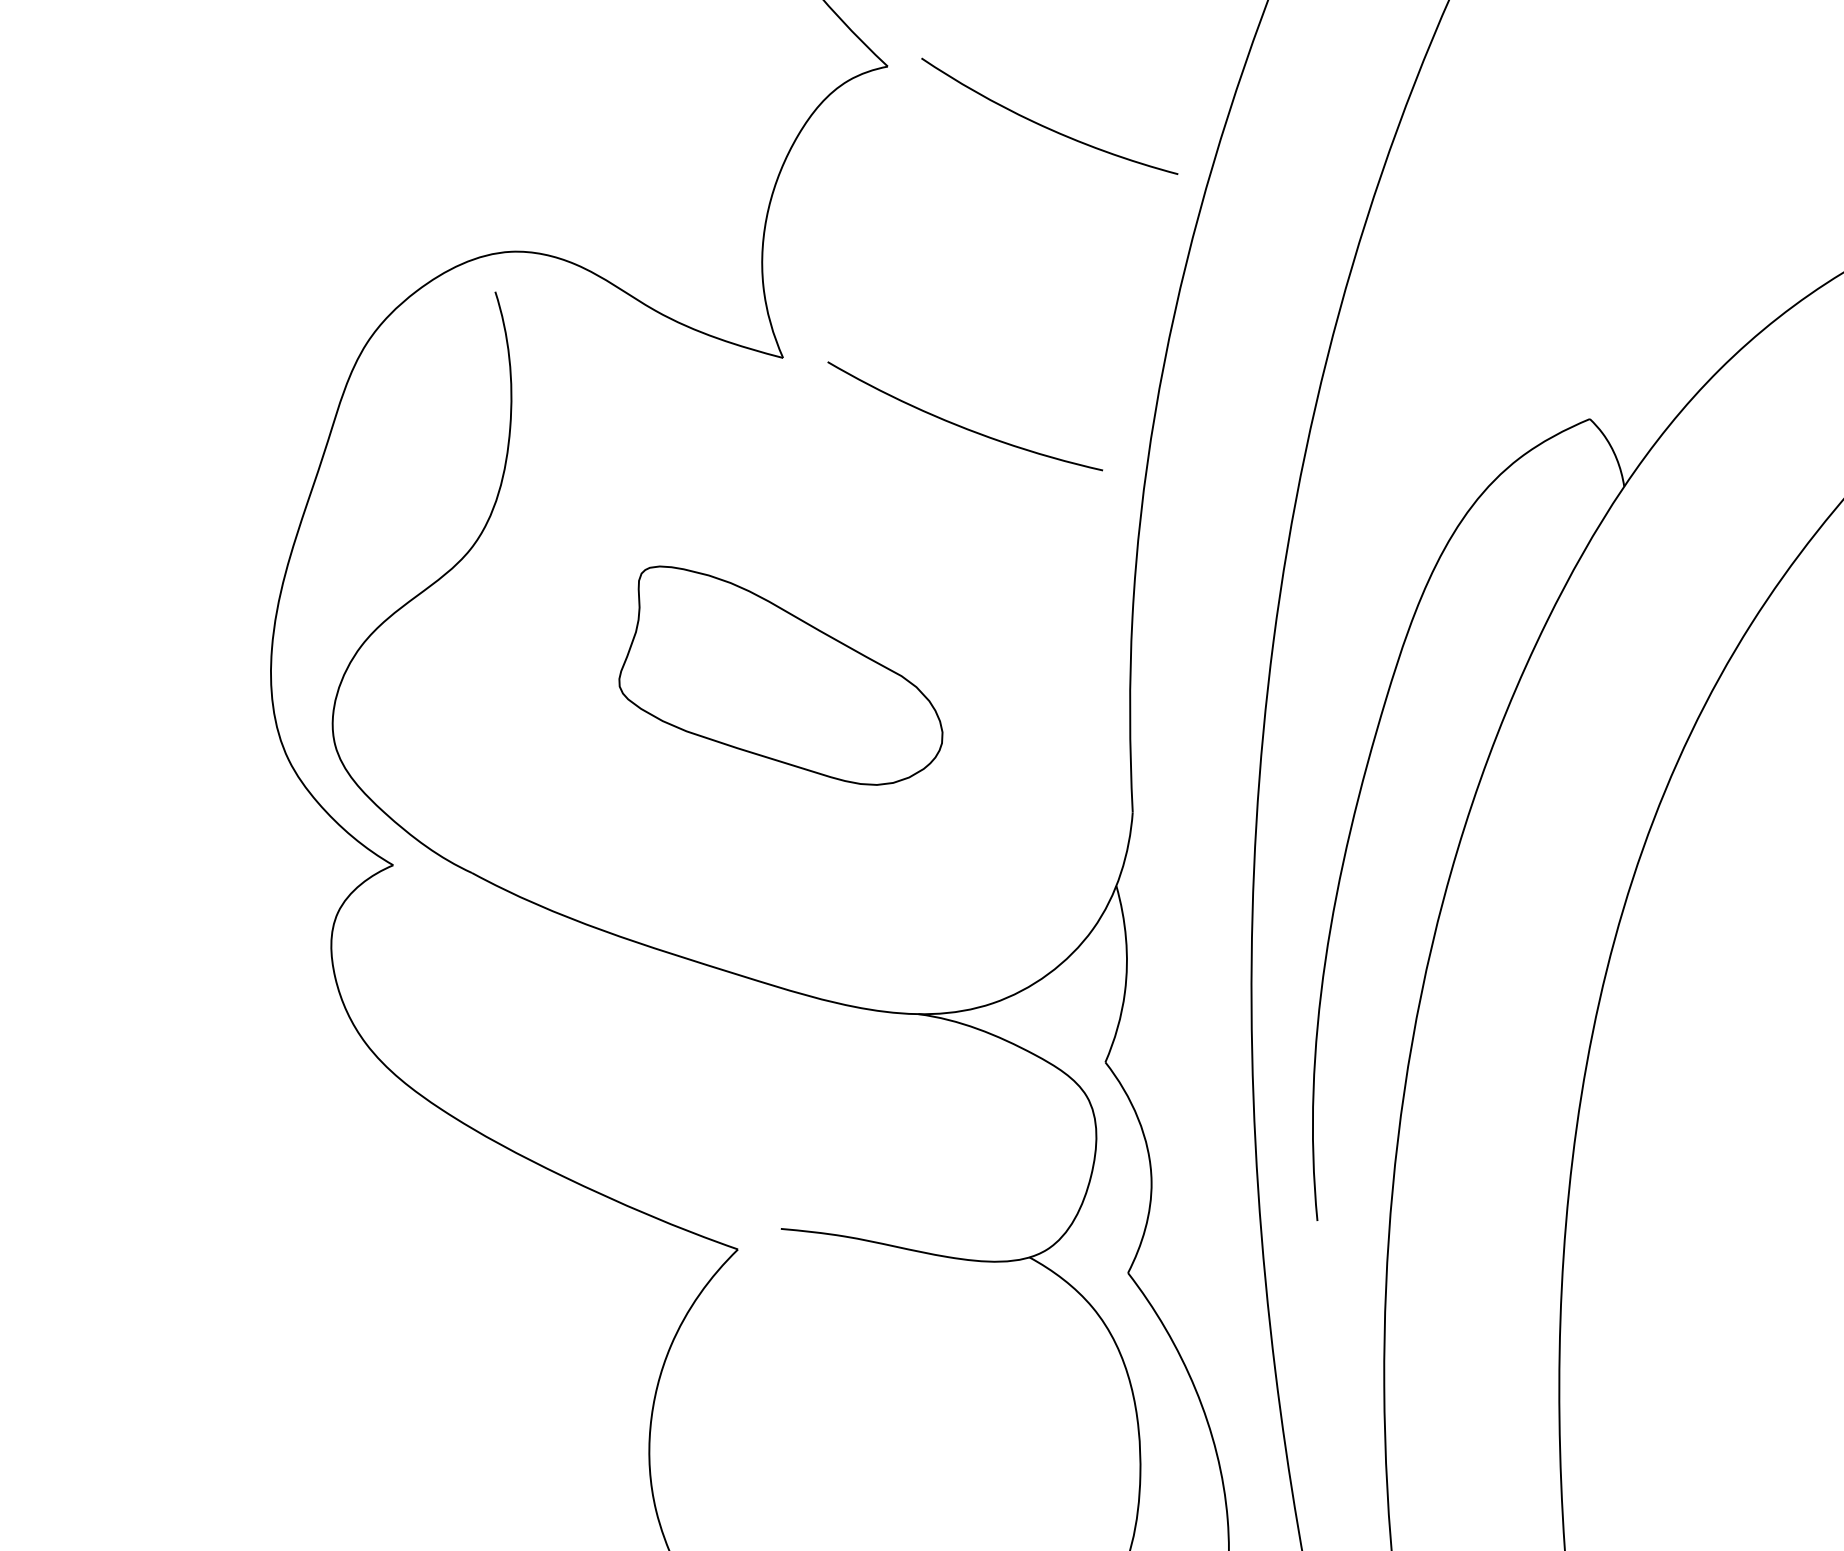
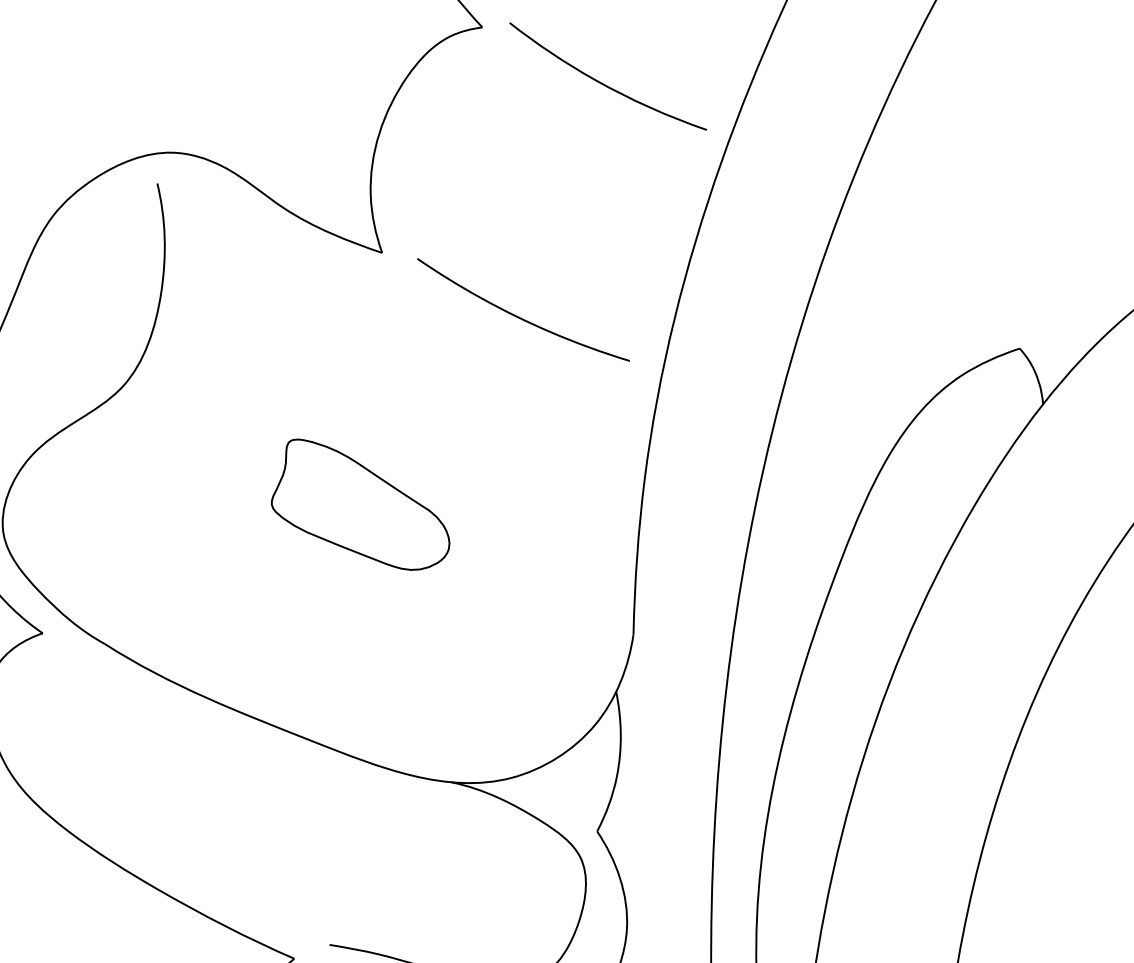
part: (780, 675) -> (361, 505), size x0.7

